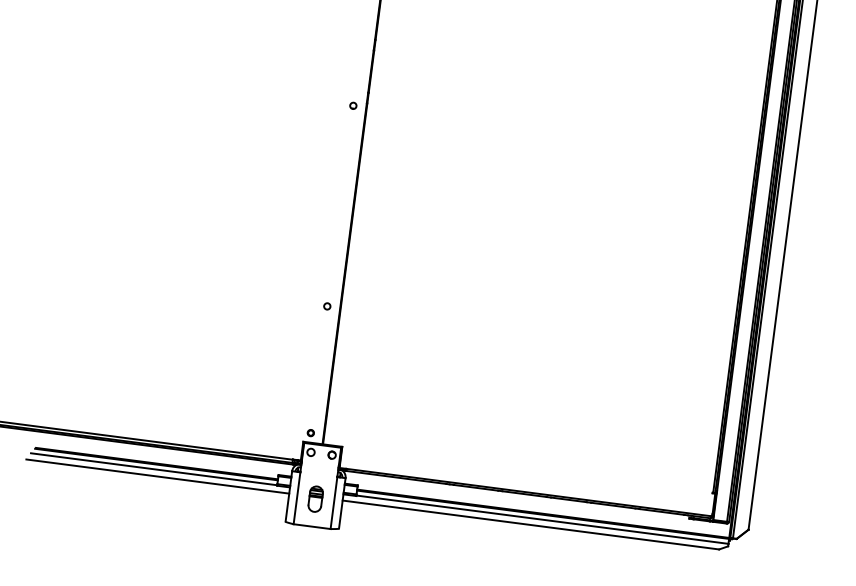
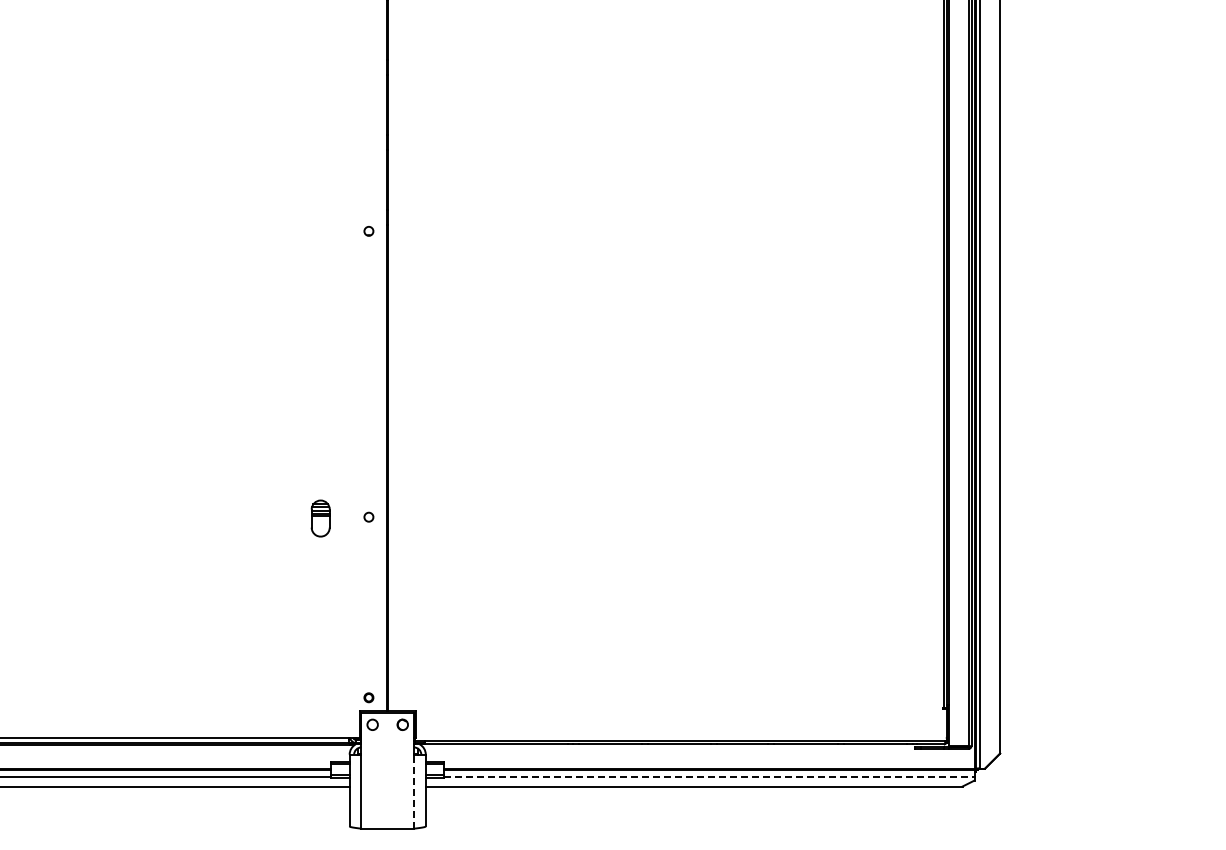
part: (315, 499) -> (320, 518), moved
line: (334, 502) -> (414, 791), solid -> dashed
line: (542, 520) -> (709, 777), solid -> dashed

